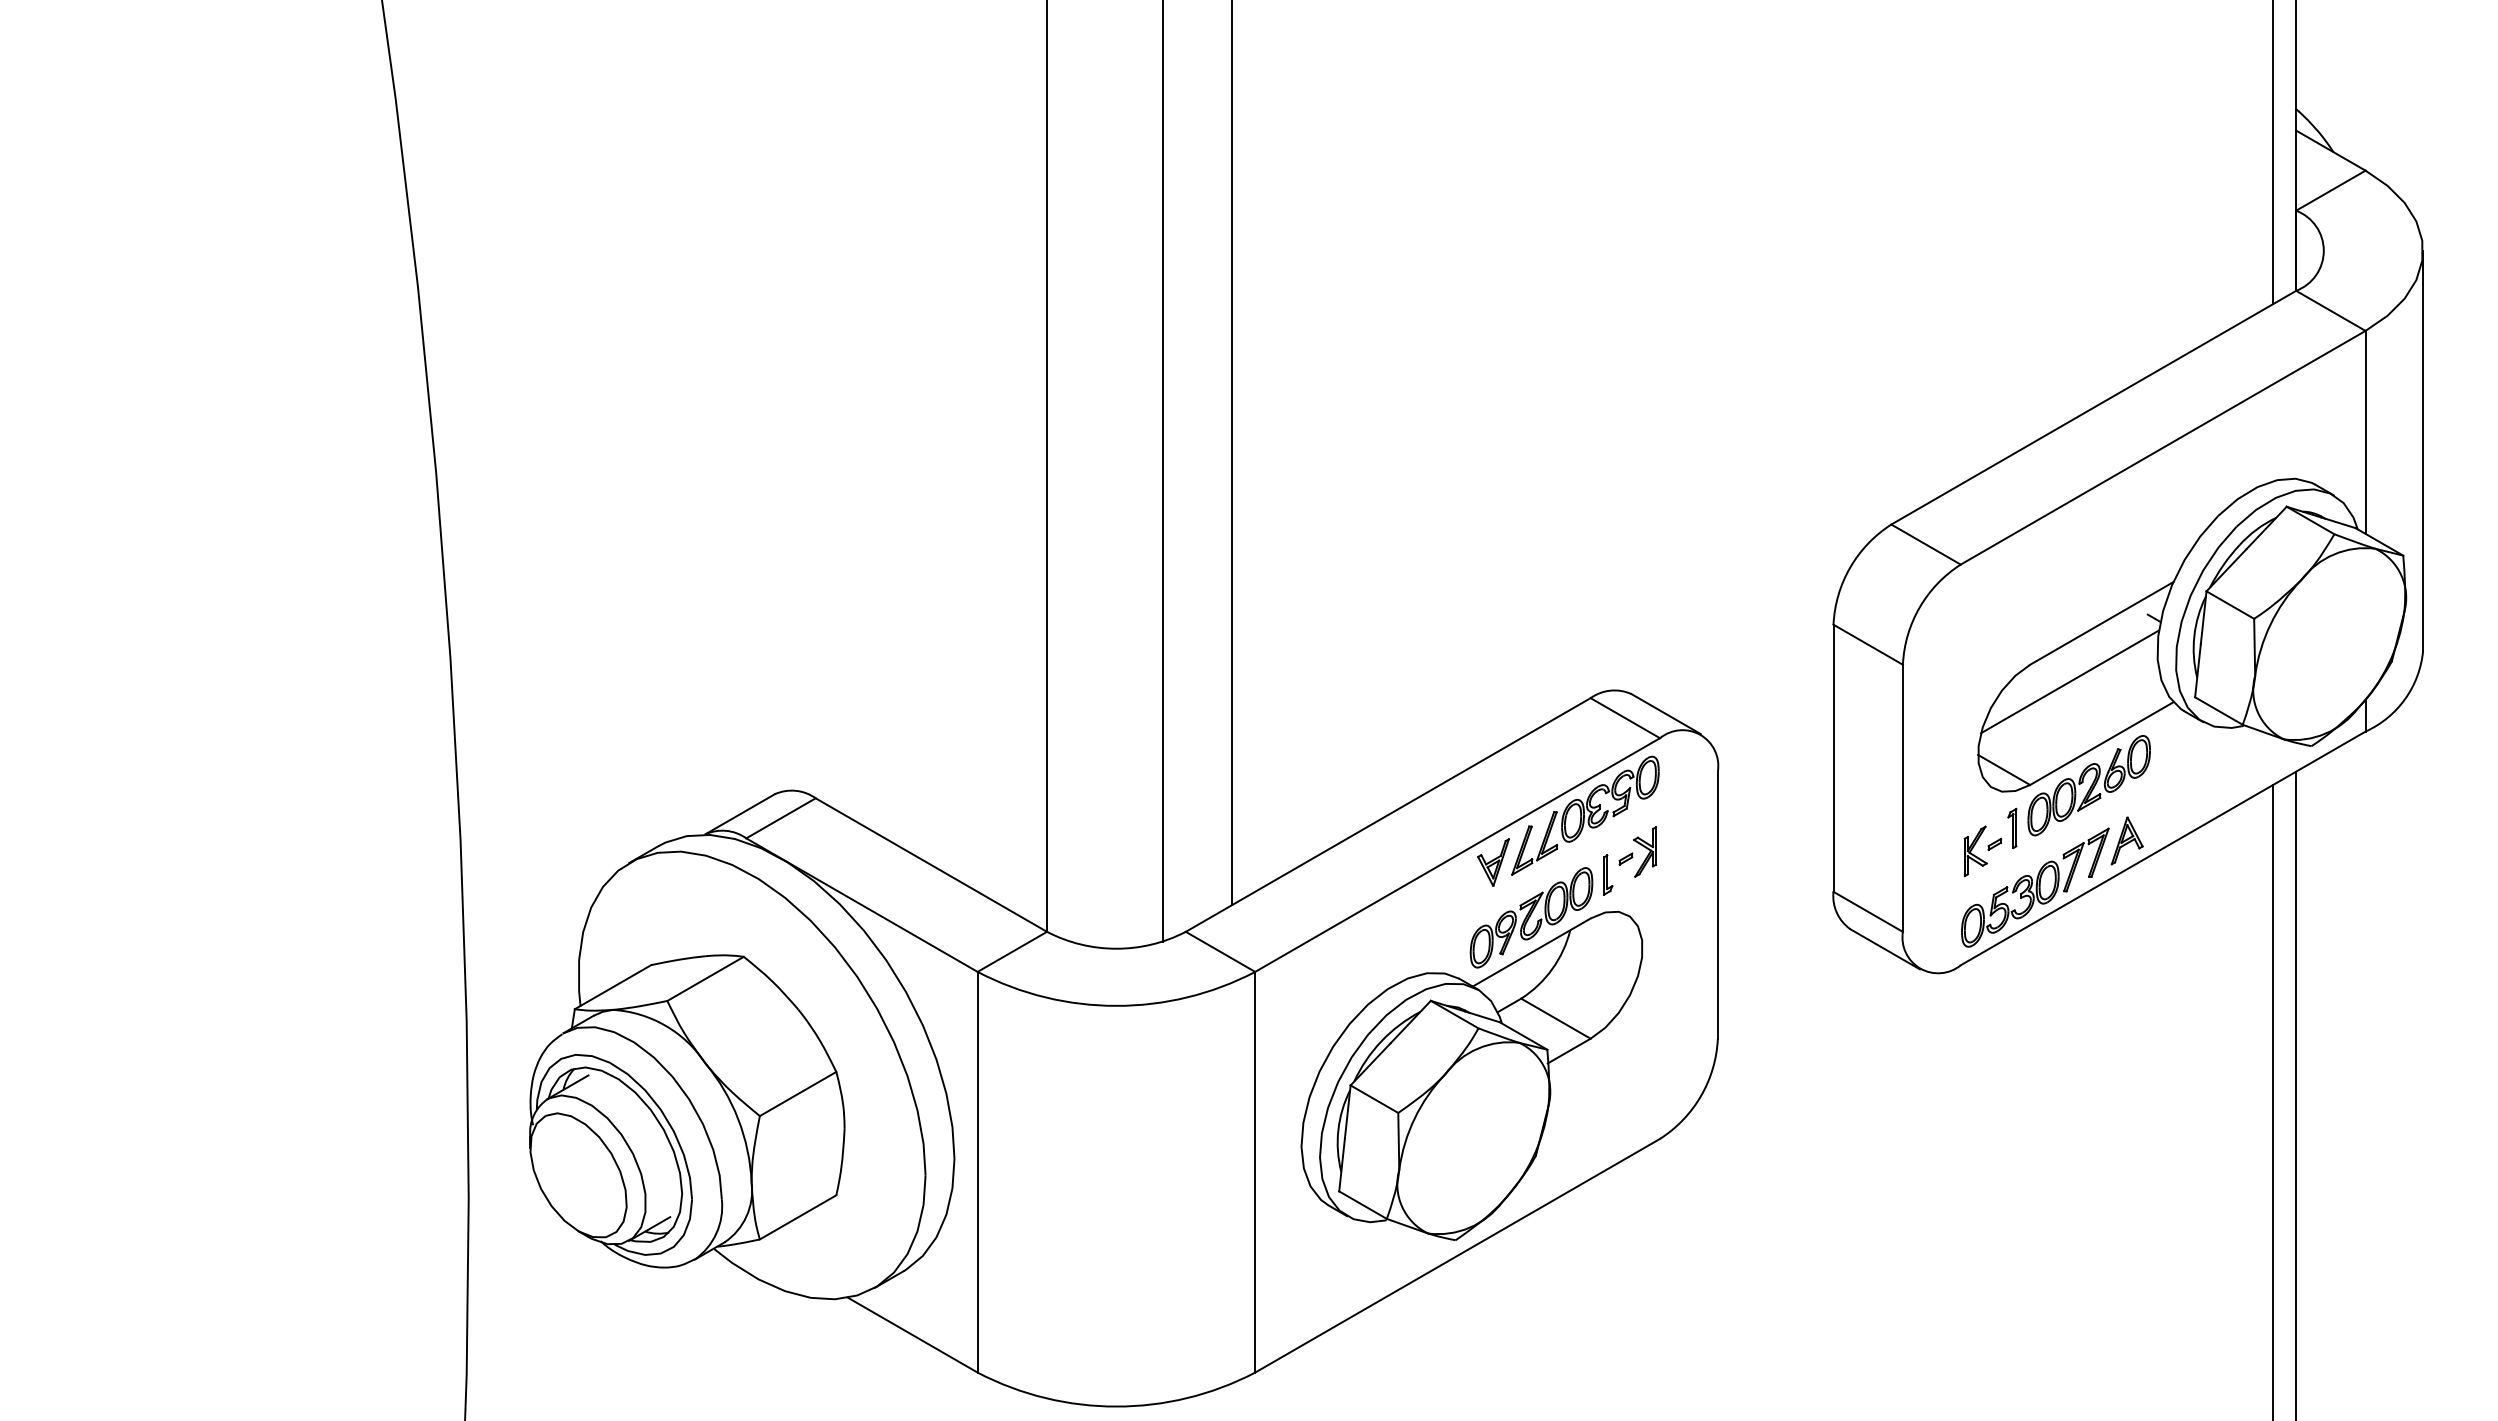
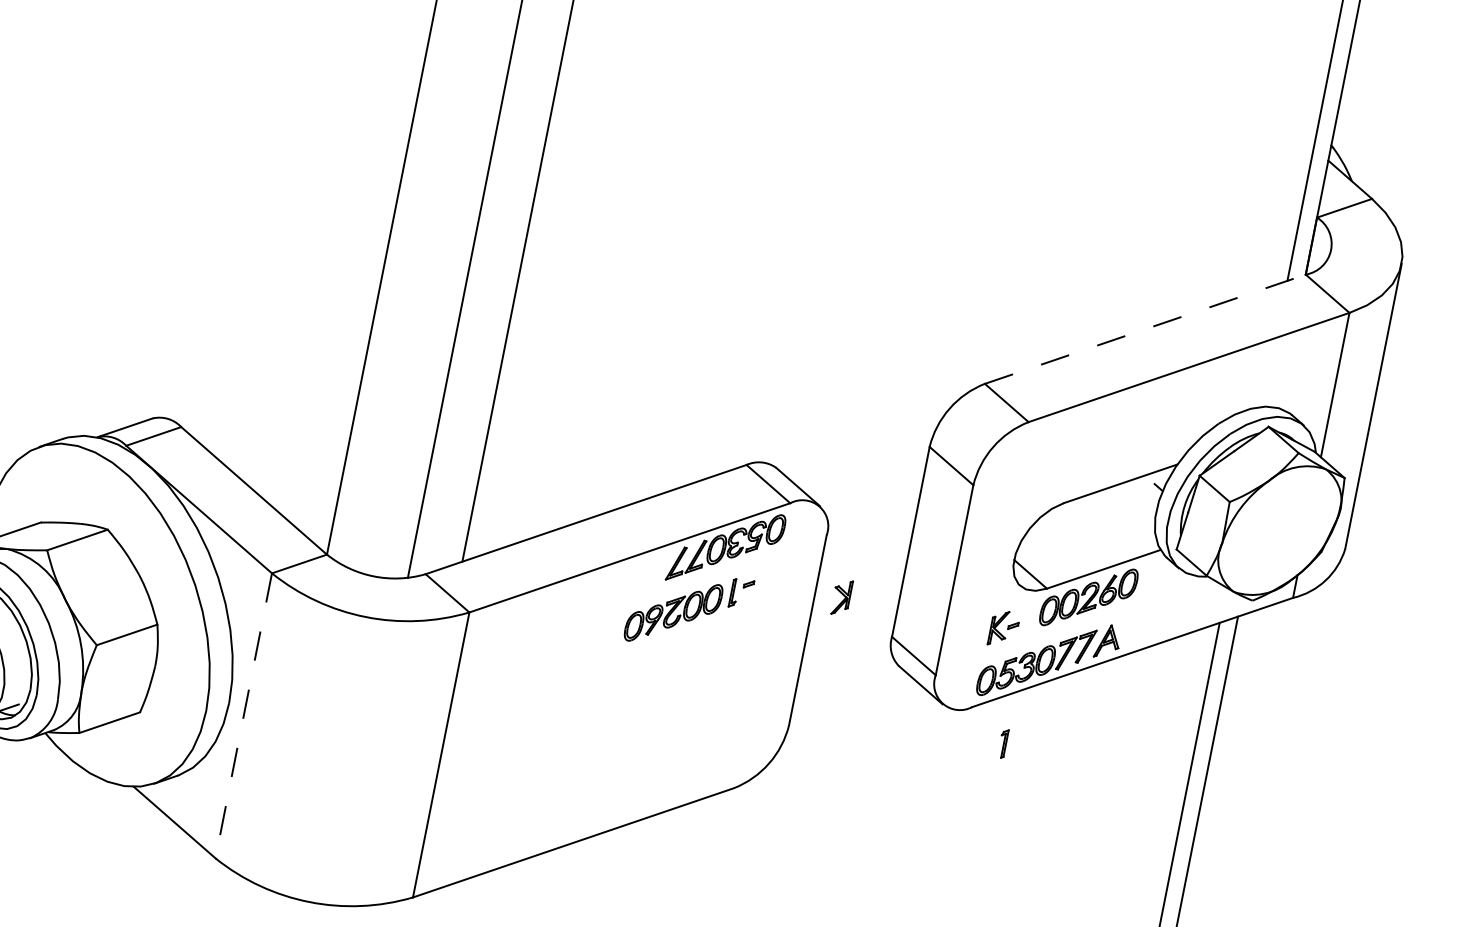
line: (2093, 407) -> (1145, 329), solid -> dashed
line: (2070, 681) -> (1090, 520), removed
part: (2012, 828) -> (1003, 743), moved
part: (1644, 851) -> (841, 597), moved
part: (1493, 862) -> (654, 568), removed
part: (1471, 1075) -> (608, 716), removed
line: (977, 1172) -> (243, 716), solid -> dashed

